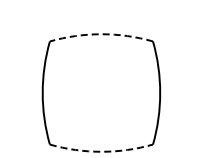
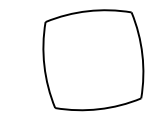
arc: (101, 34) -> (87, 11), dashed -> solid
arc: (101, 151) -> (98, 109), dashed -> solid

